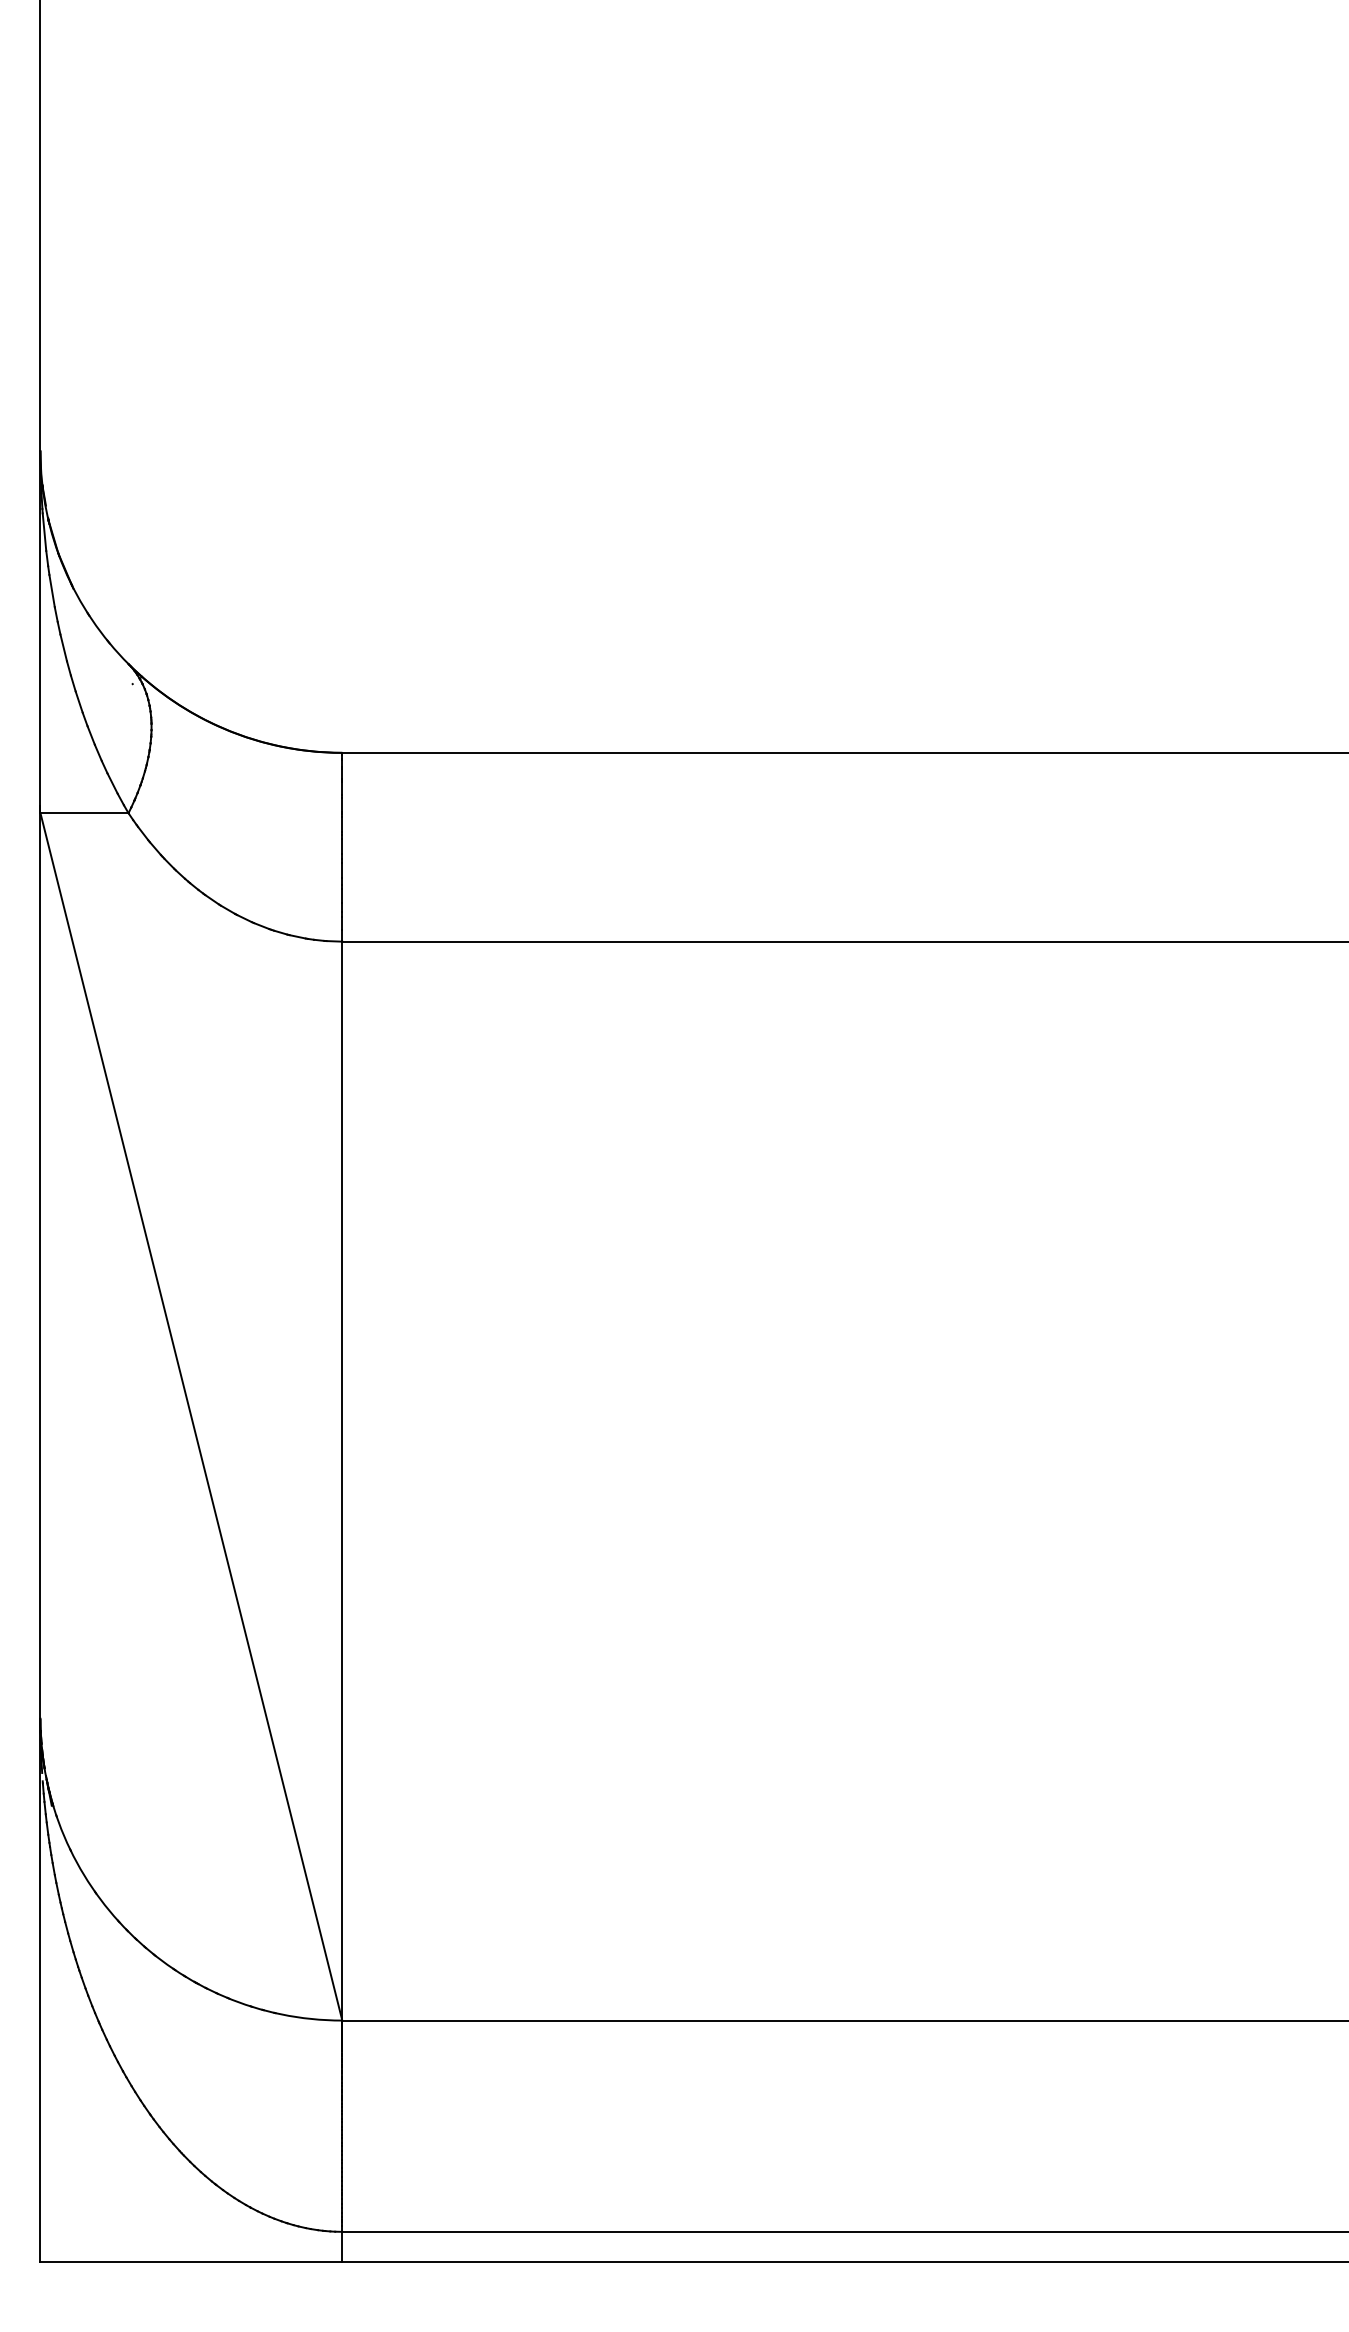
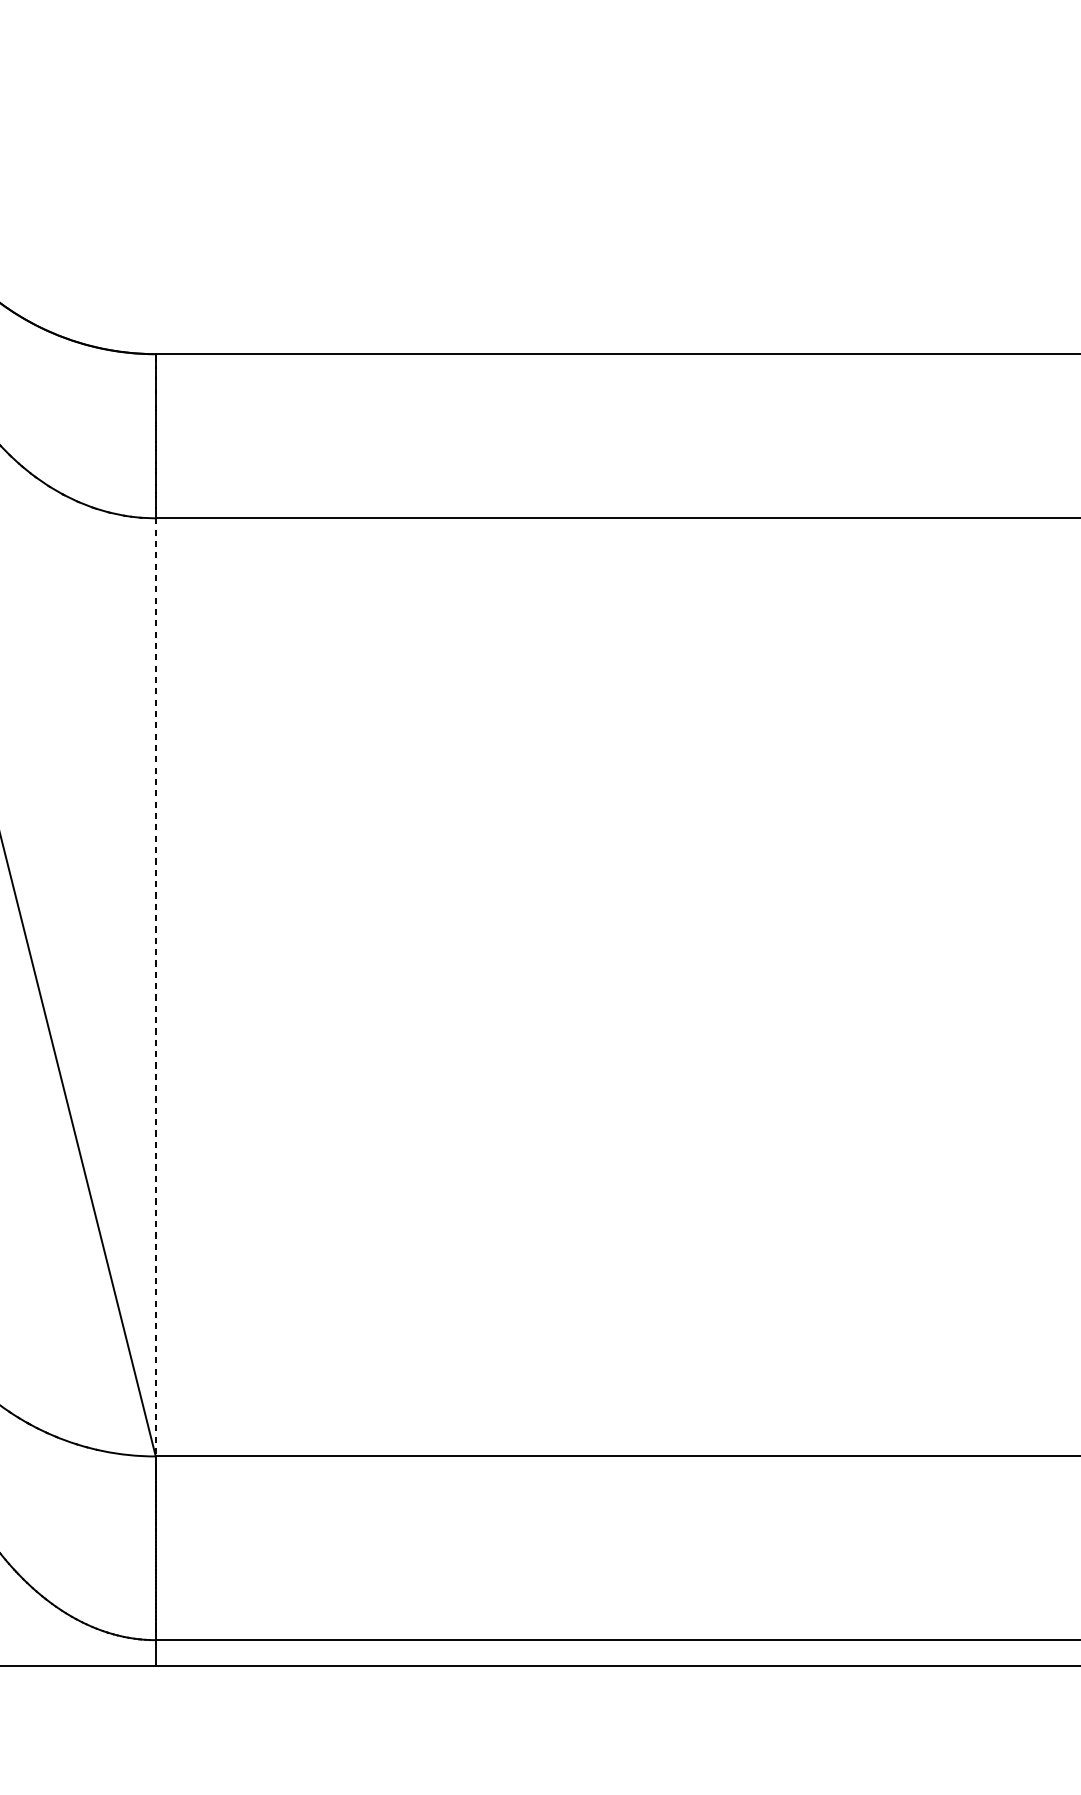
line: (342, 1481) -> (155, 987), solid -> dashed

